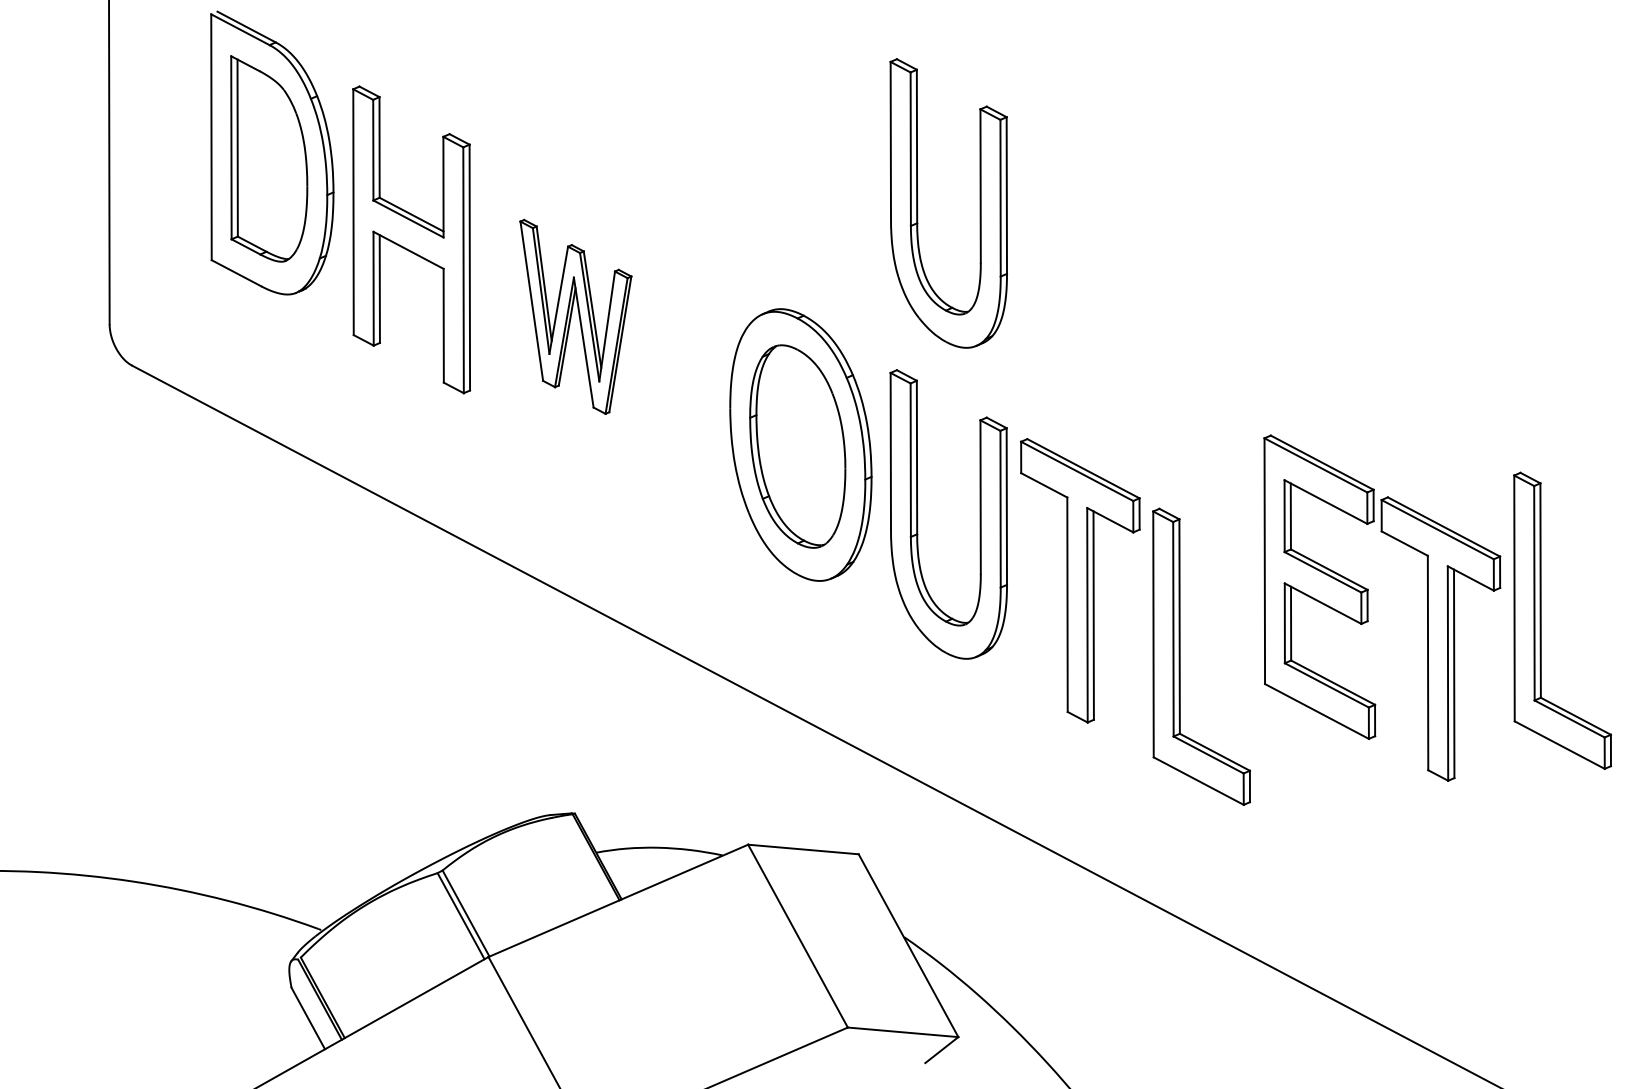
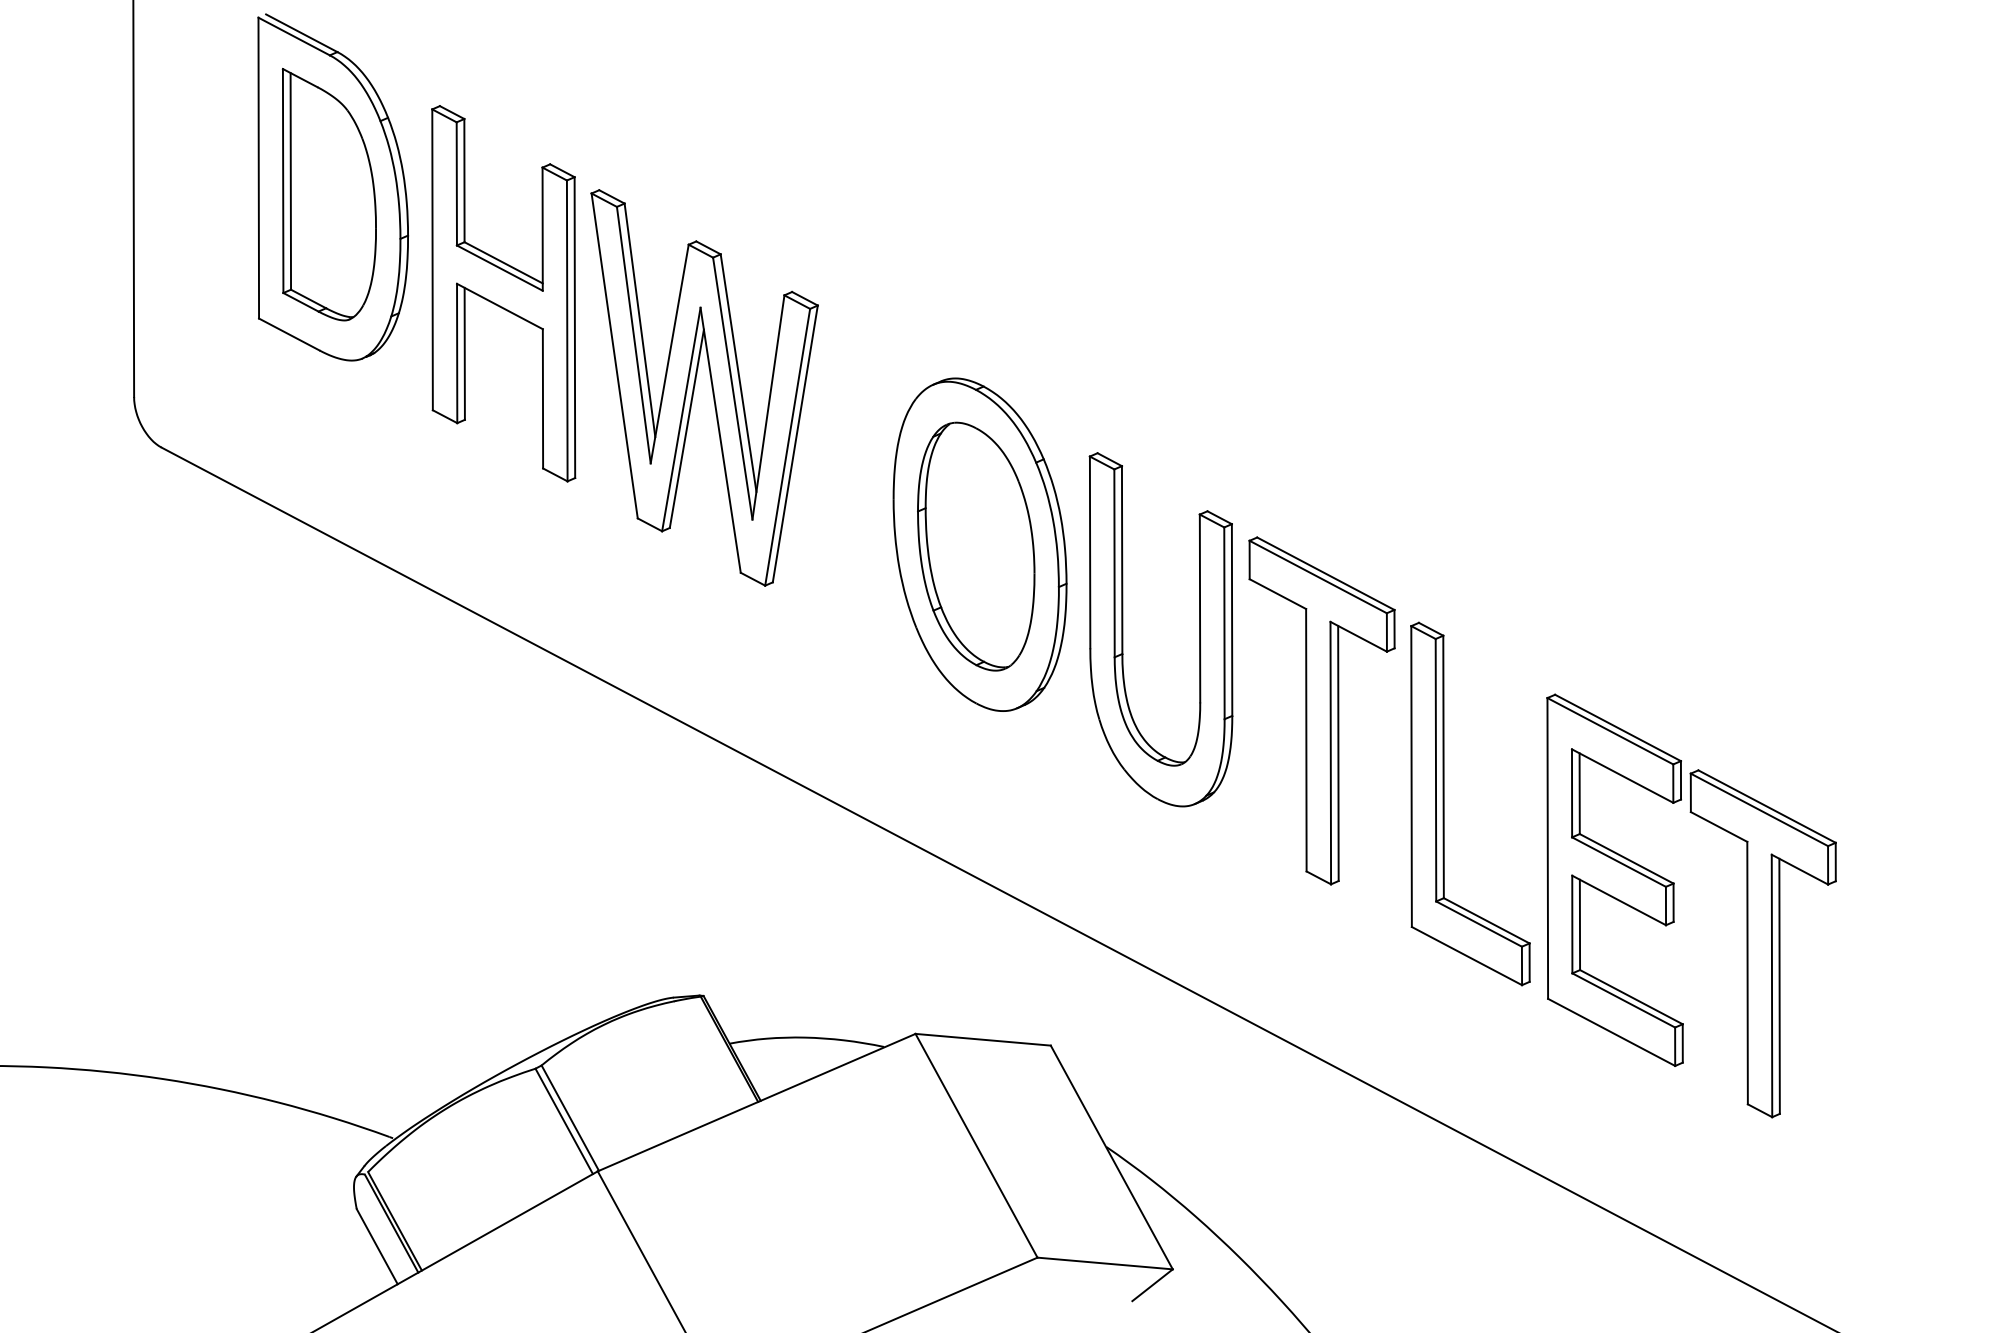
part: (917, 203) -> (1122, 249), removed
part: (575, 316) -> (704, 387), size x1.67
part: (1368, 607) -> (1674, 905), moved
part: (1541, 620) -> (1886, 759), removed

